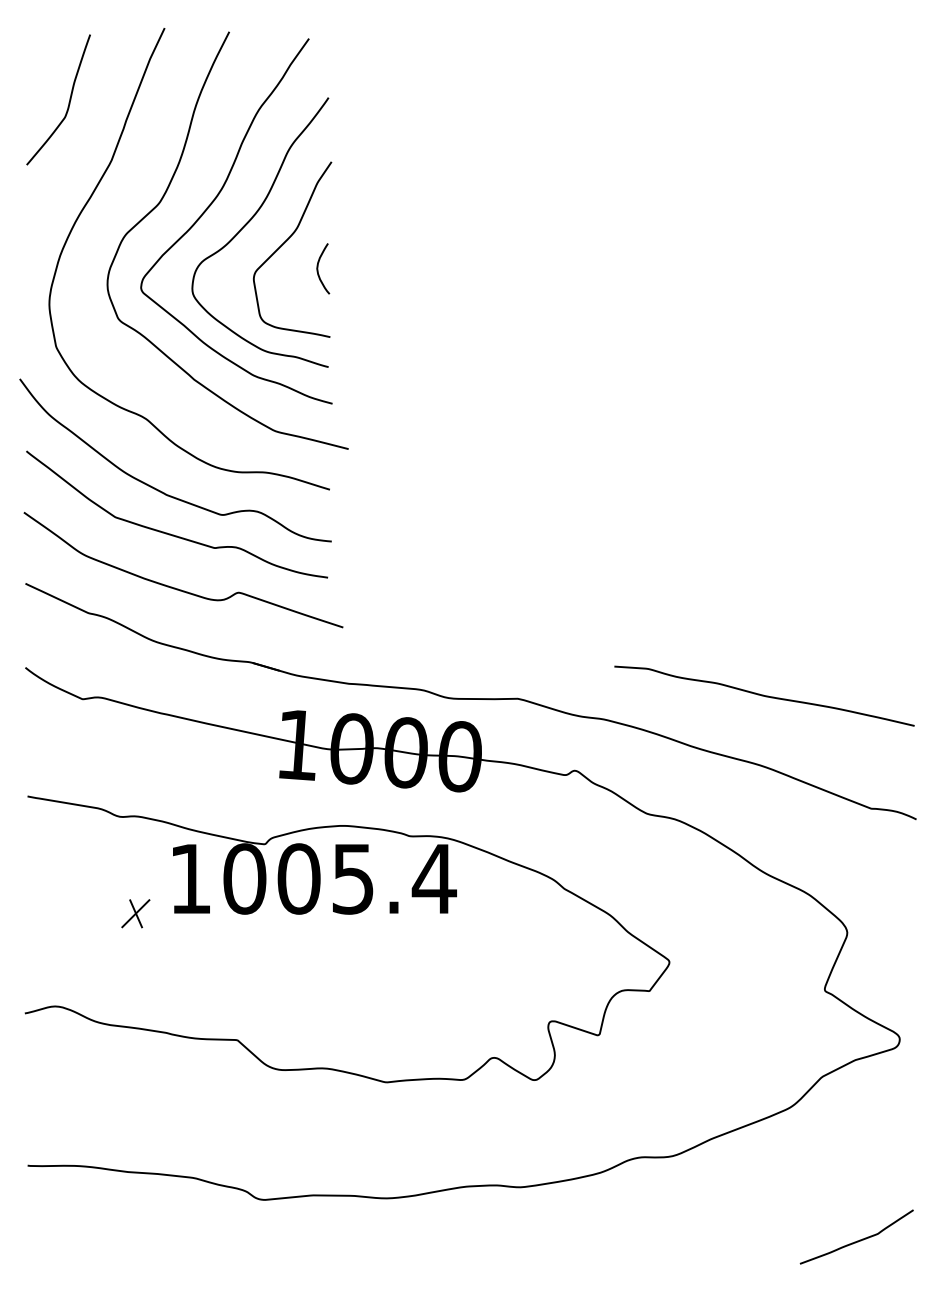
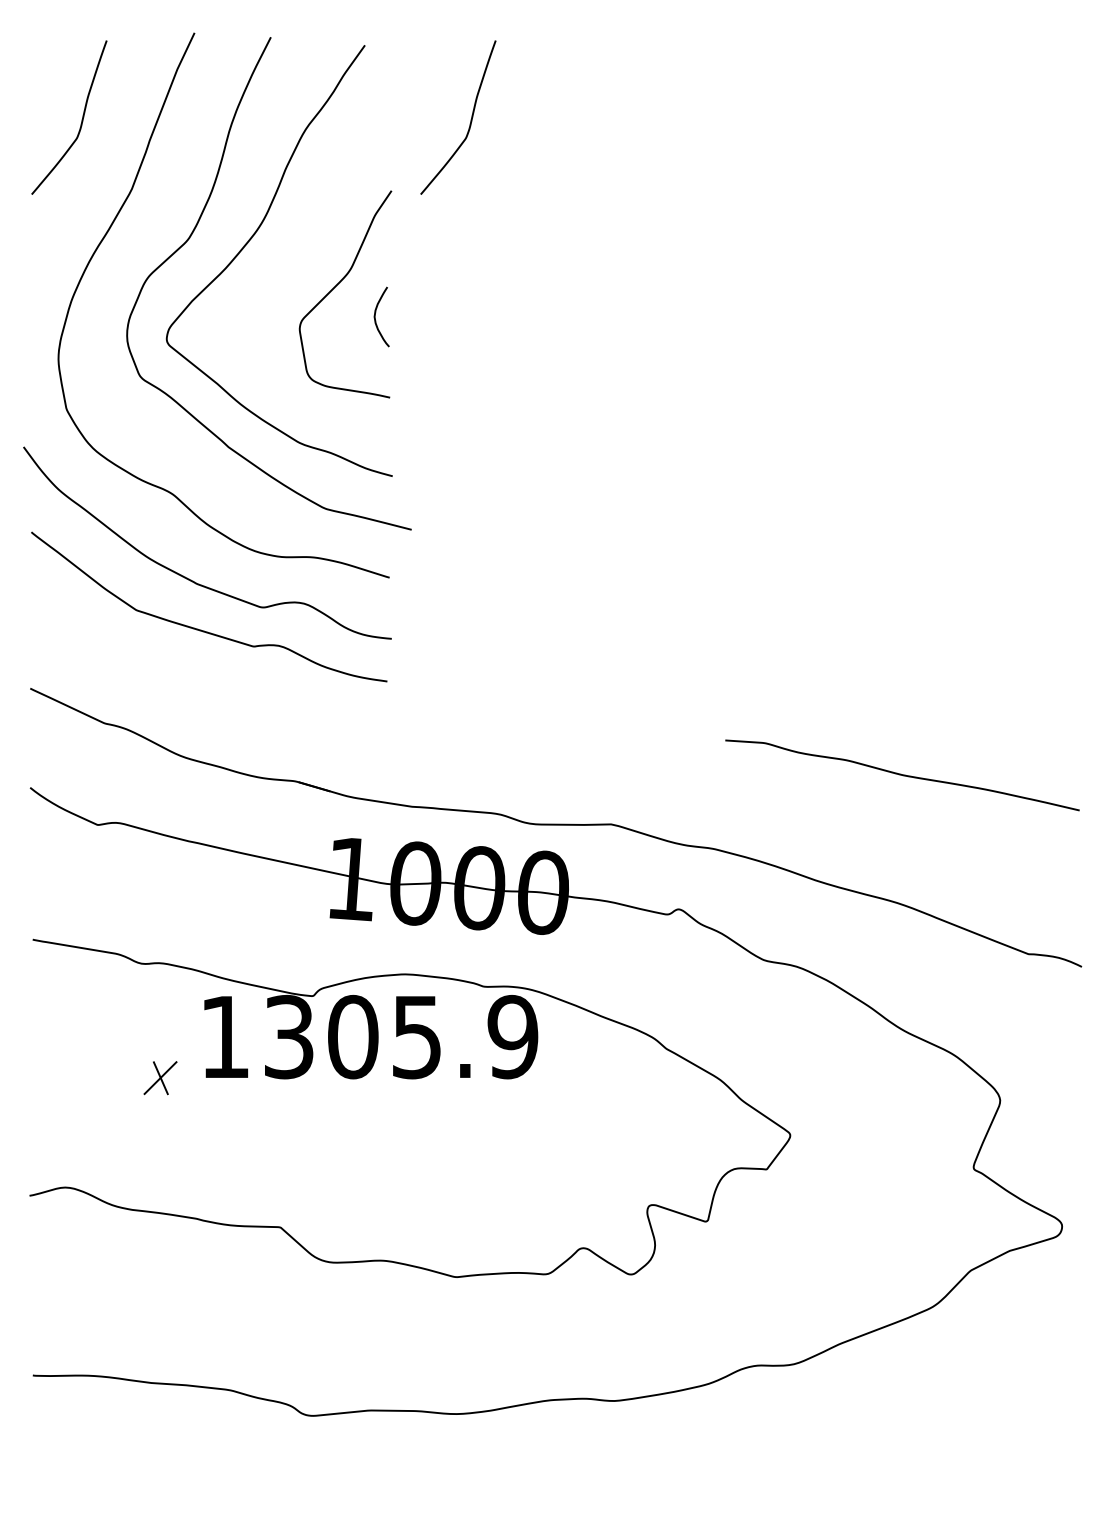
curve: (398, 101) -> (470, 119), added
curve: (249, 222) -> (294, 262), removed
curve: (178, 588) -> (210, 694), removed
curve: (764, 696) -> (902, 775), moved
text: (340, 878) -> (401, 1036), 1005.4 -> 1305.9
curve: (858, 1240) -> (1013, 1463), removed

